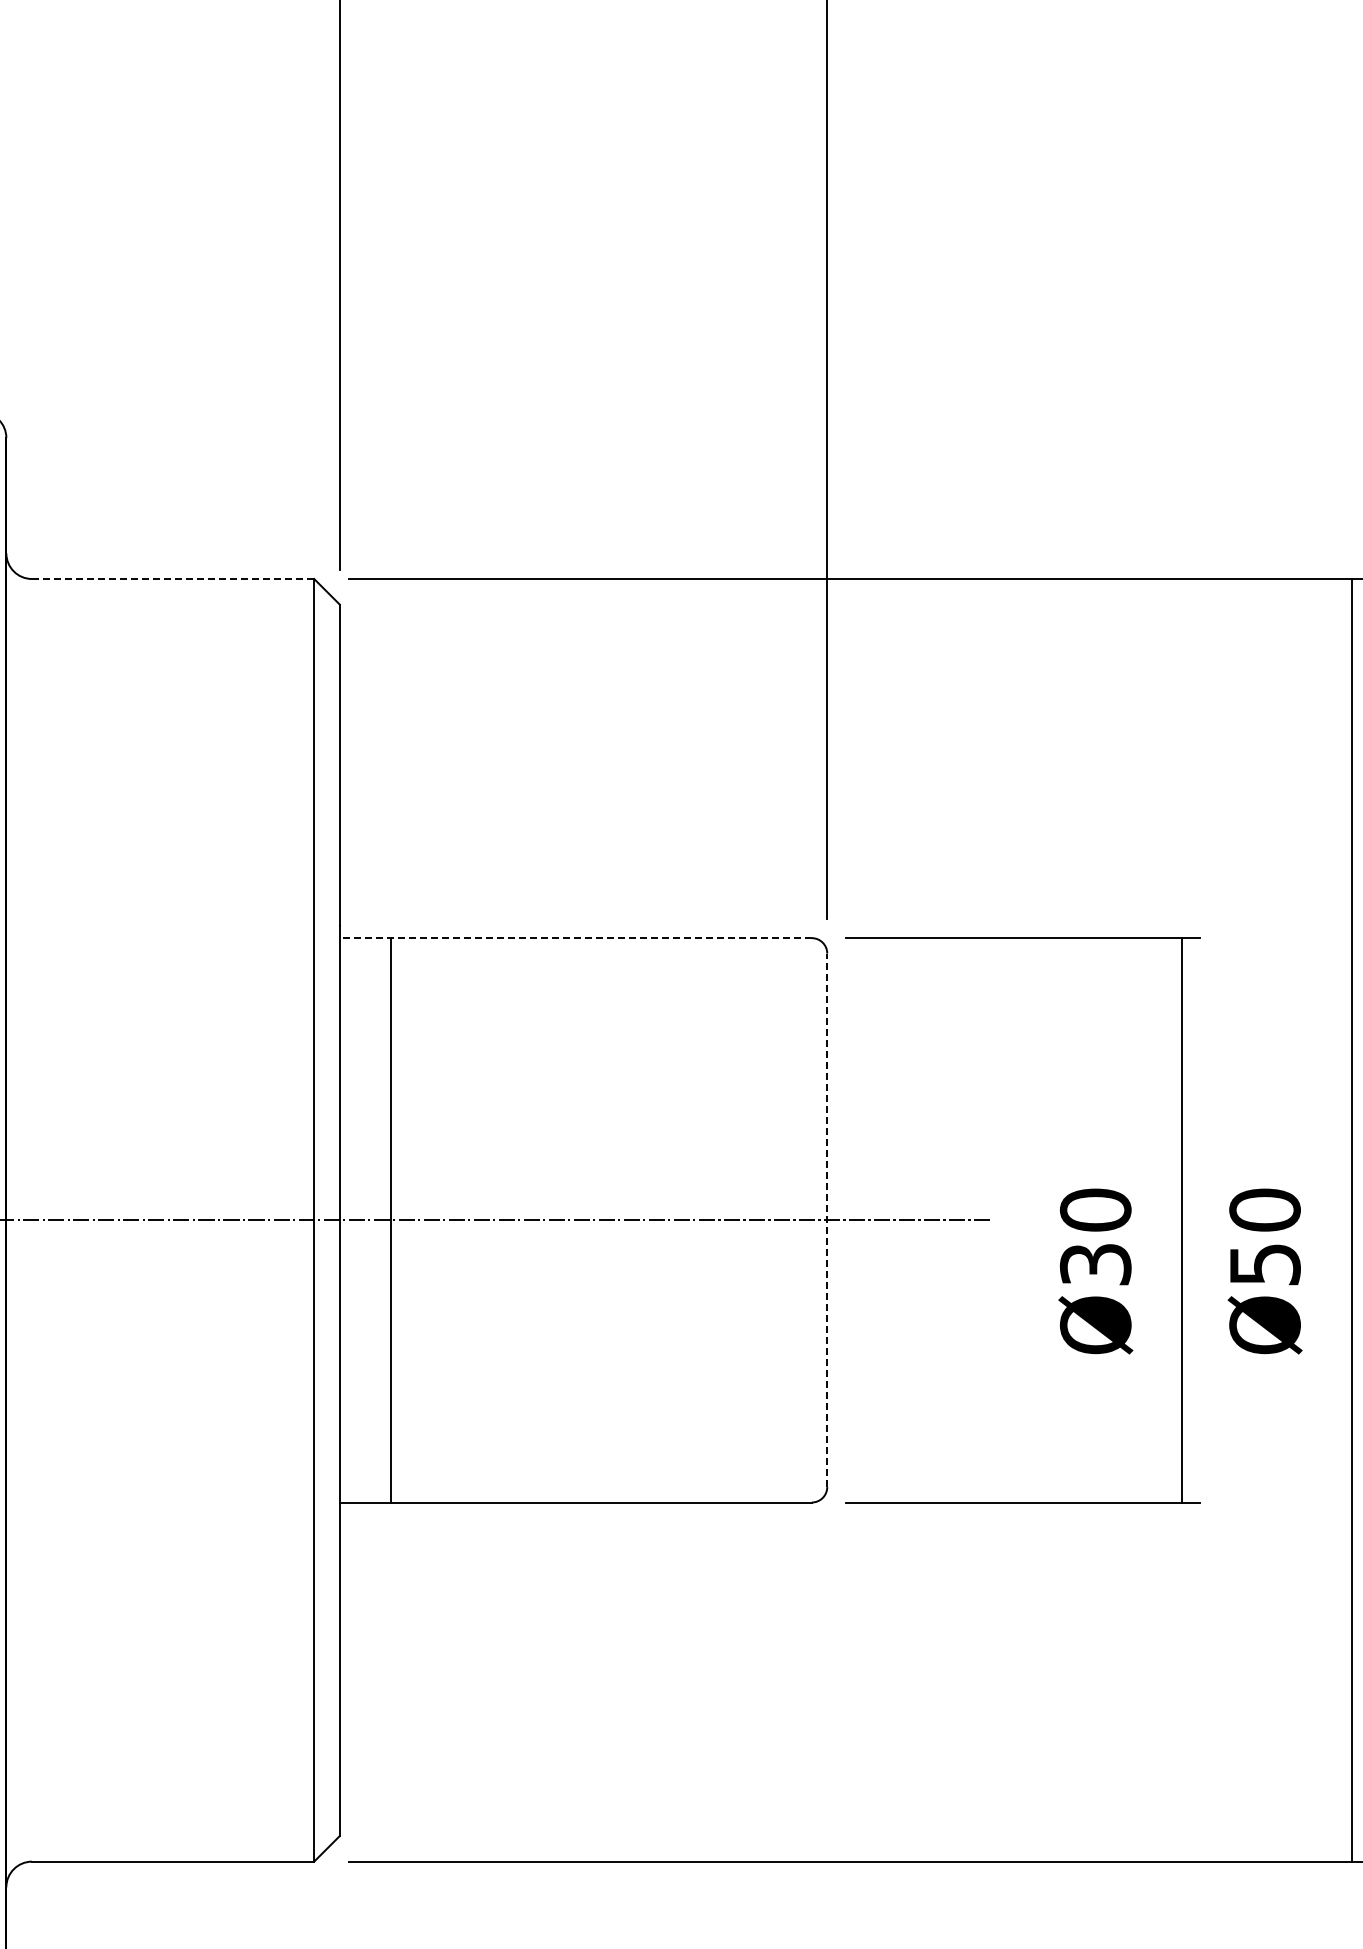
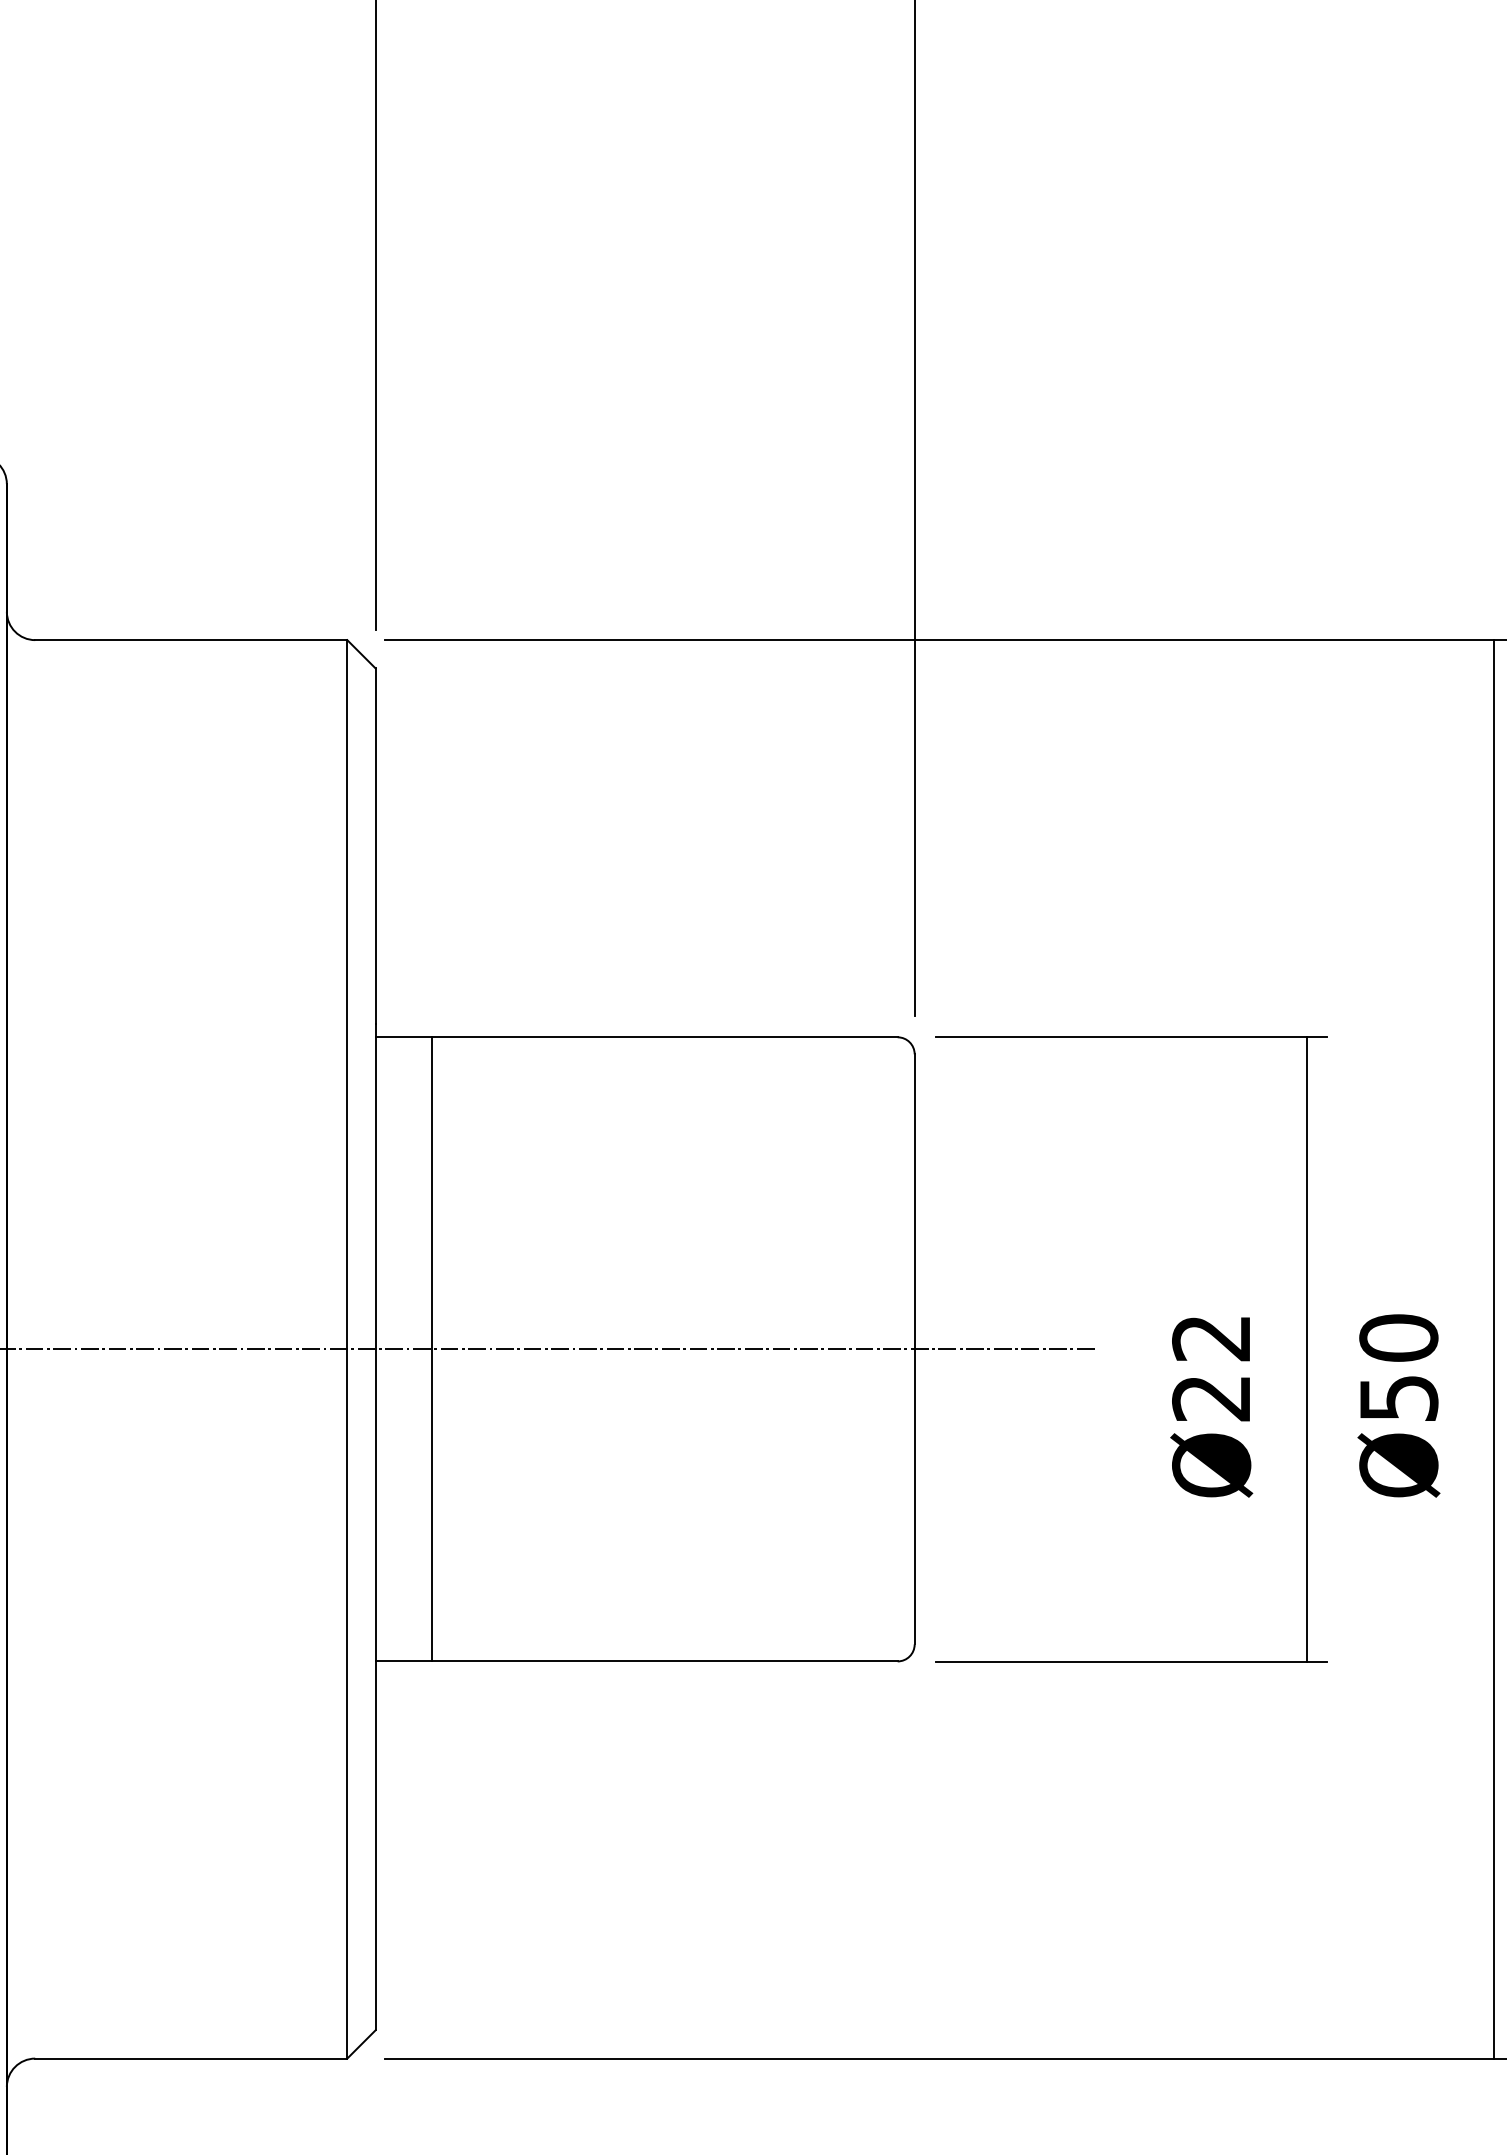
line: (172, 579) -> (190, 640), dashed -> solid
line: (575, 938) -> (636, 1037), dashed -> solid
line: (827, 1220) -> (914, 1349), dashed -> solid
text: (1095, 1236) -> (1211, 1367), Ø30 -> Ø22

